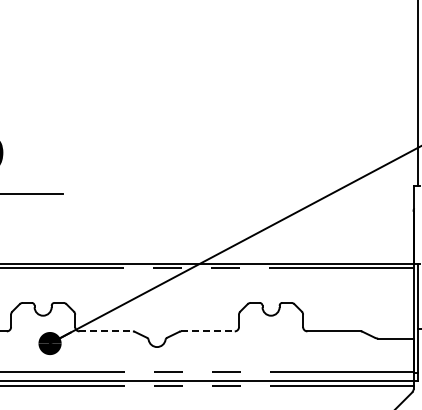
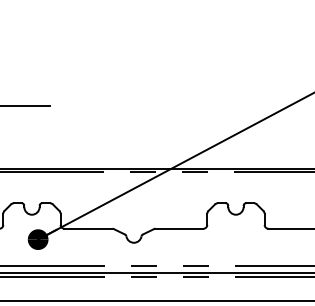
line: (106, 331) -> (88, 228), dashed -> solid
line: (208, 331) -> (179, 228), dashed -> solid

